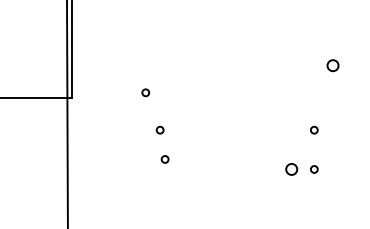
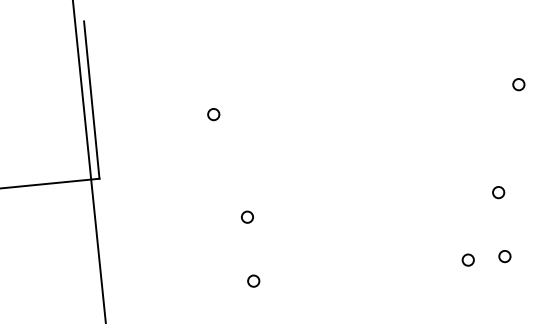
circle: (332, 65) -> (517, 84), size x0.62
circle: (145, 92) -> (213, 114), moved
circle: (164, 159) -> (252, 281), moved
circle: (291, 169) -> (467, 260), size x0.62

